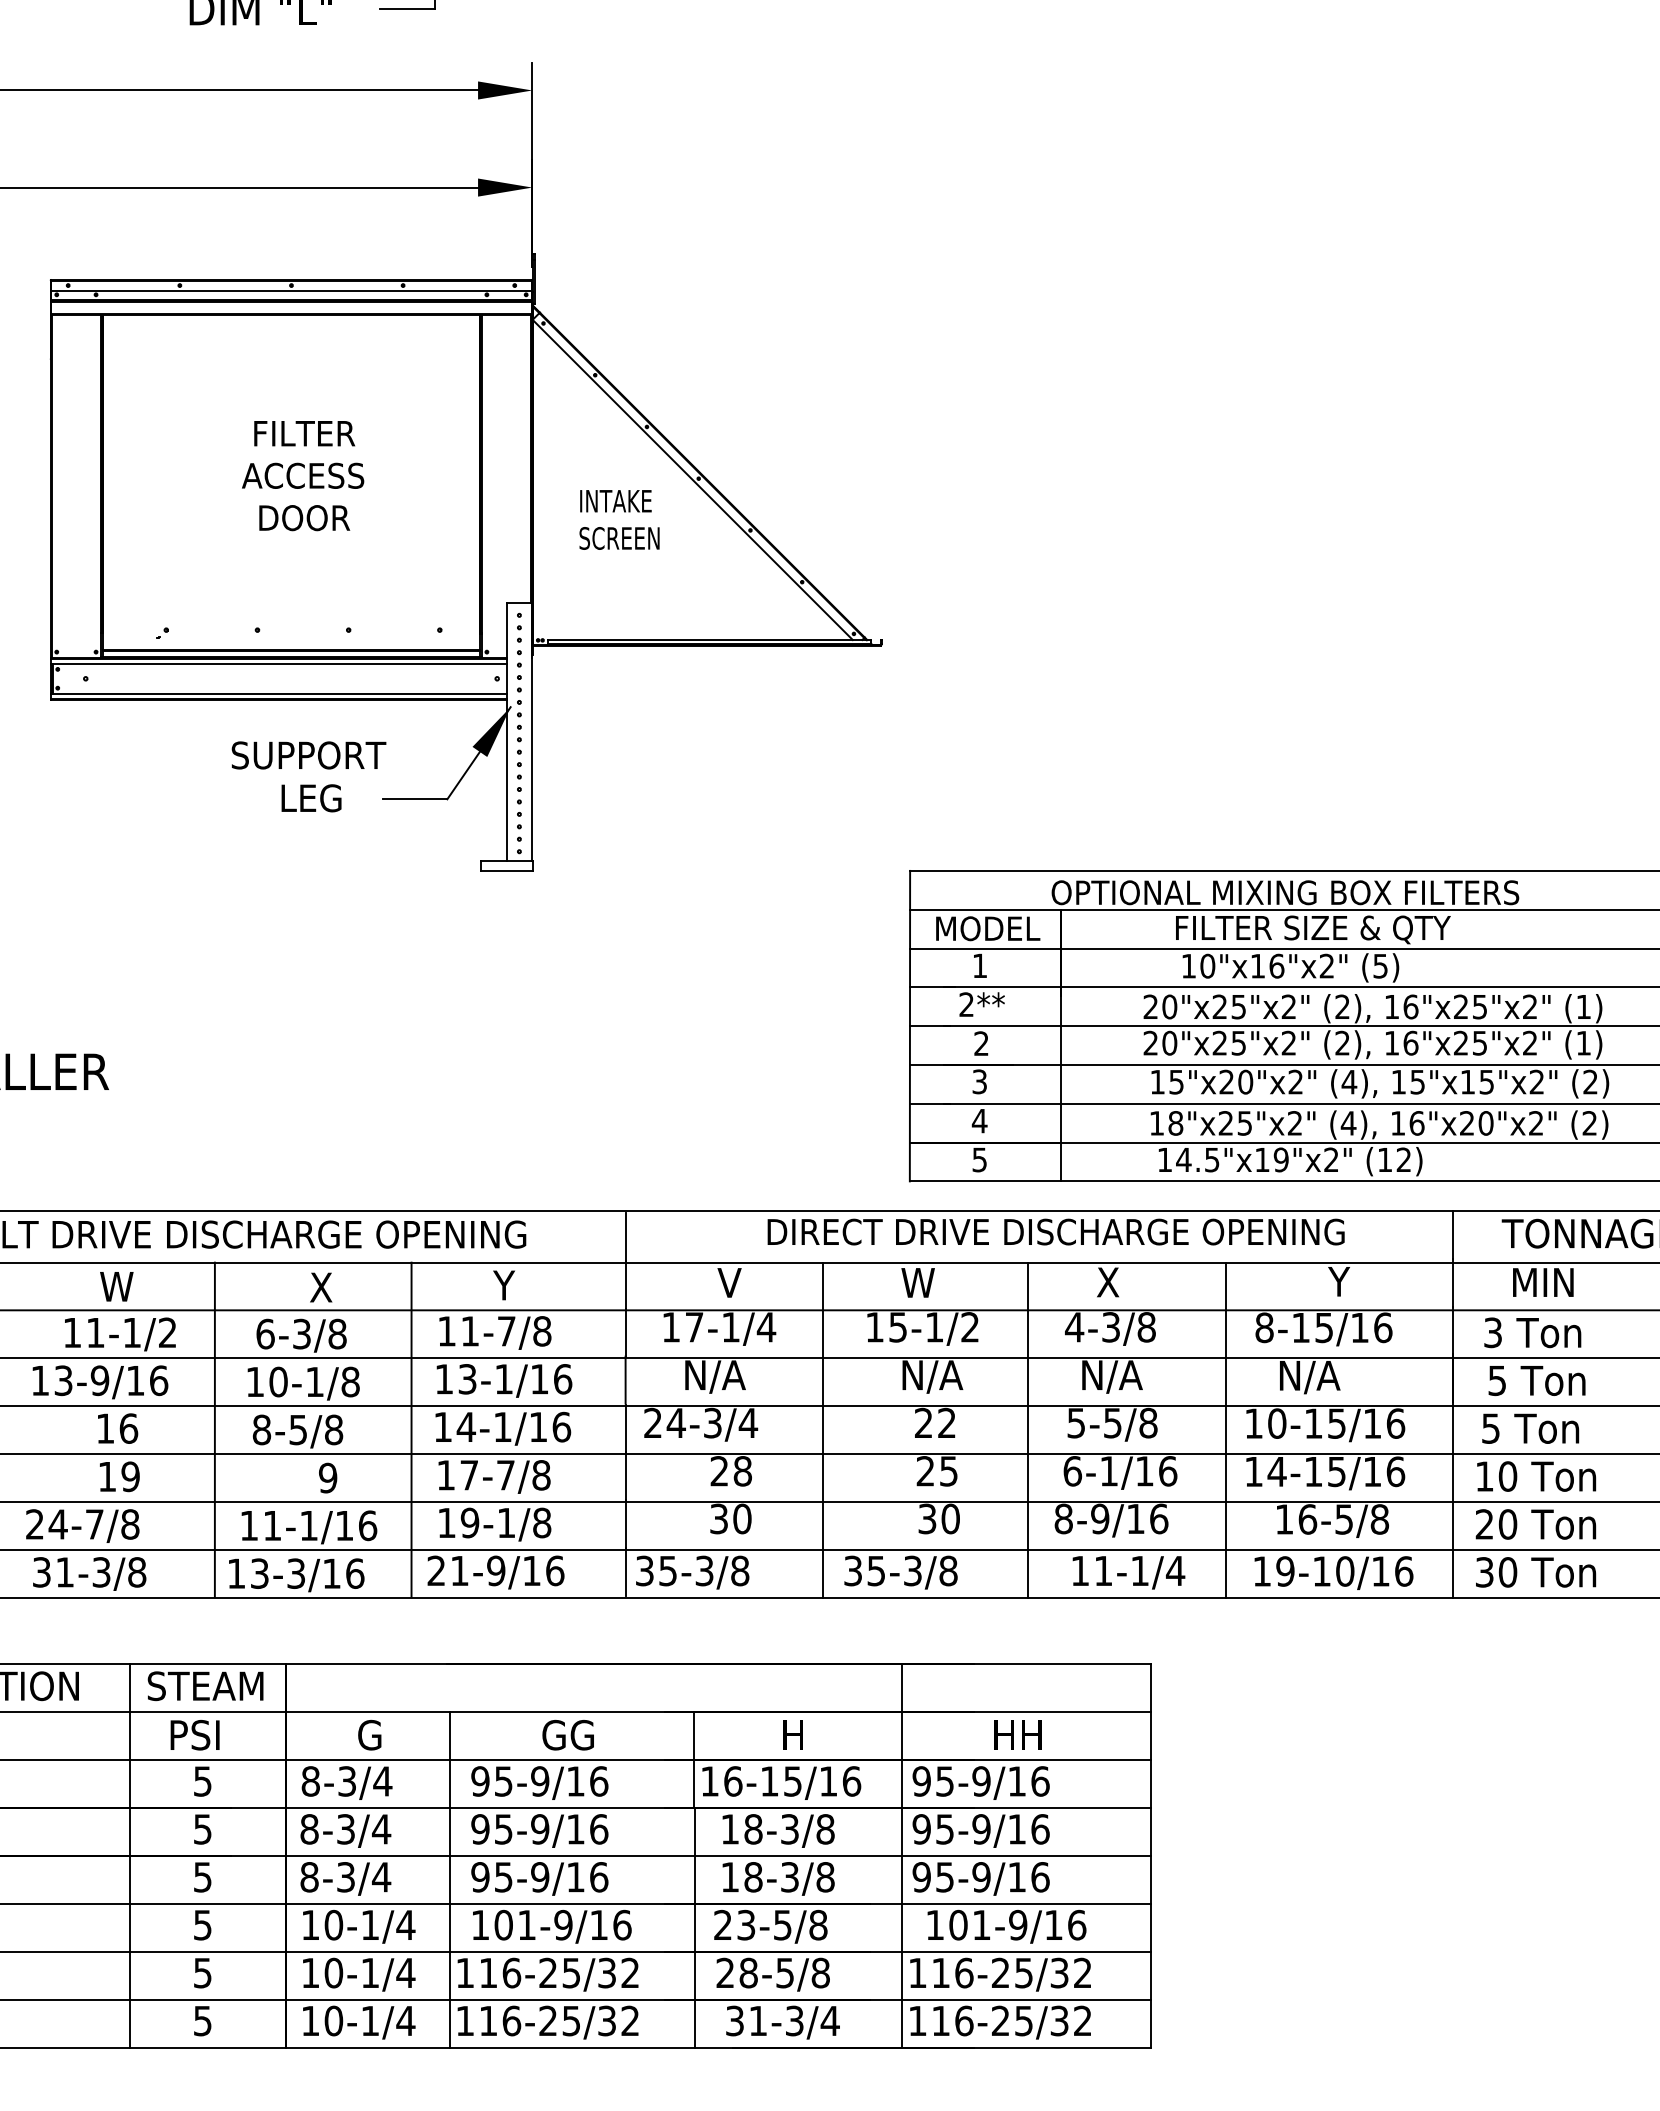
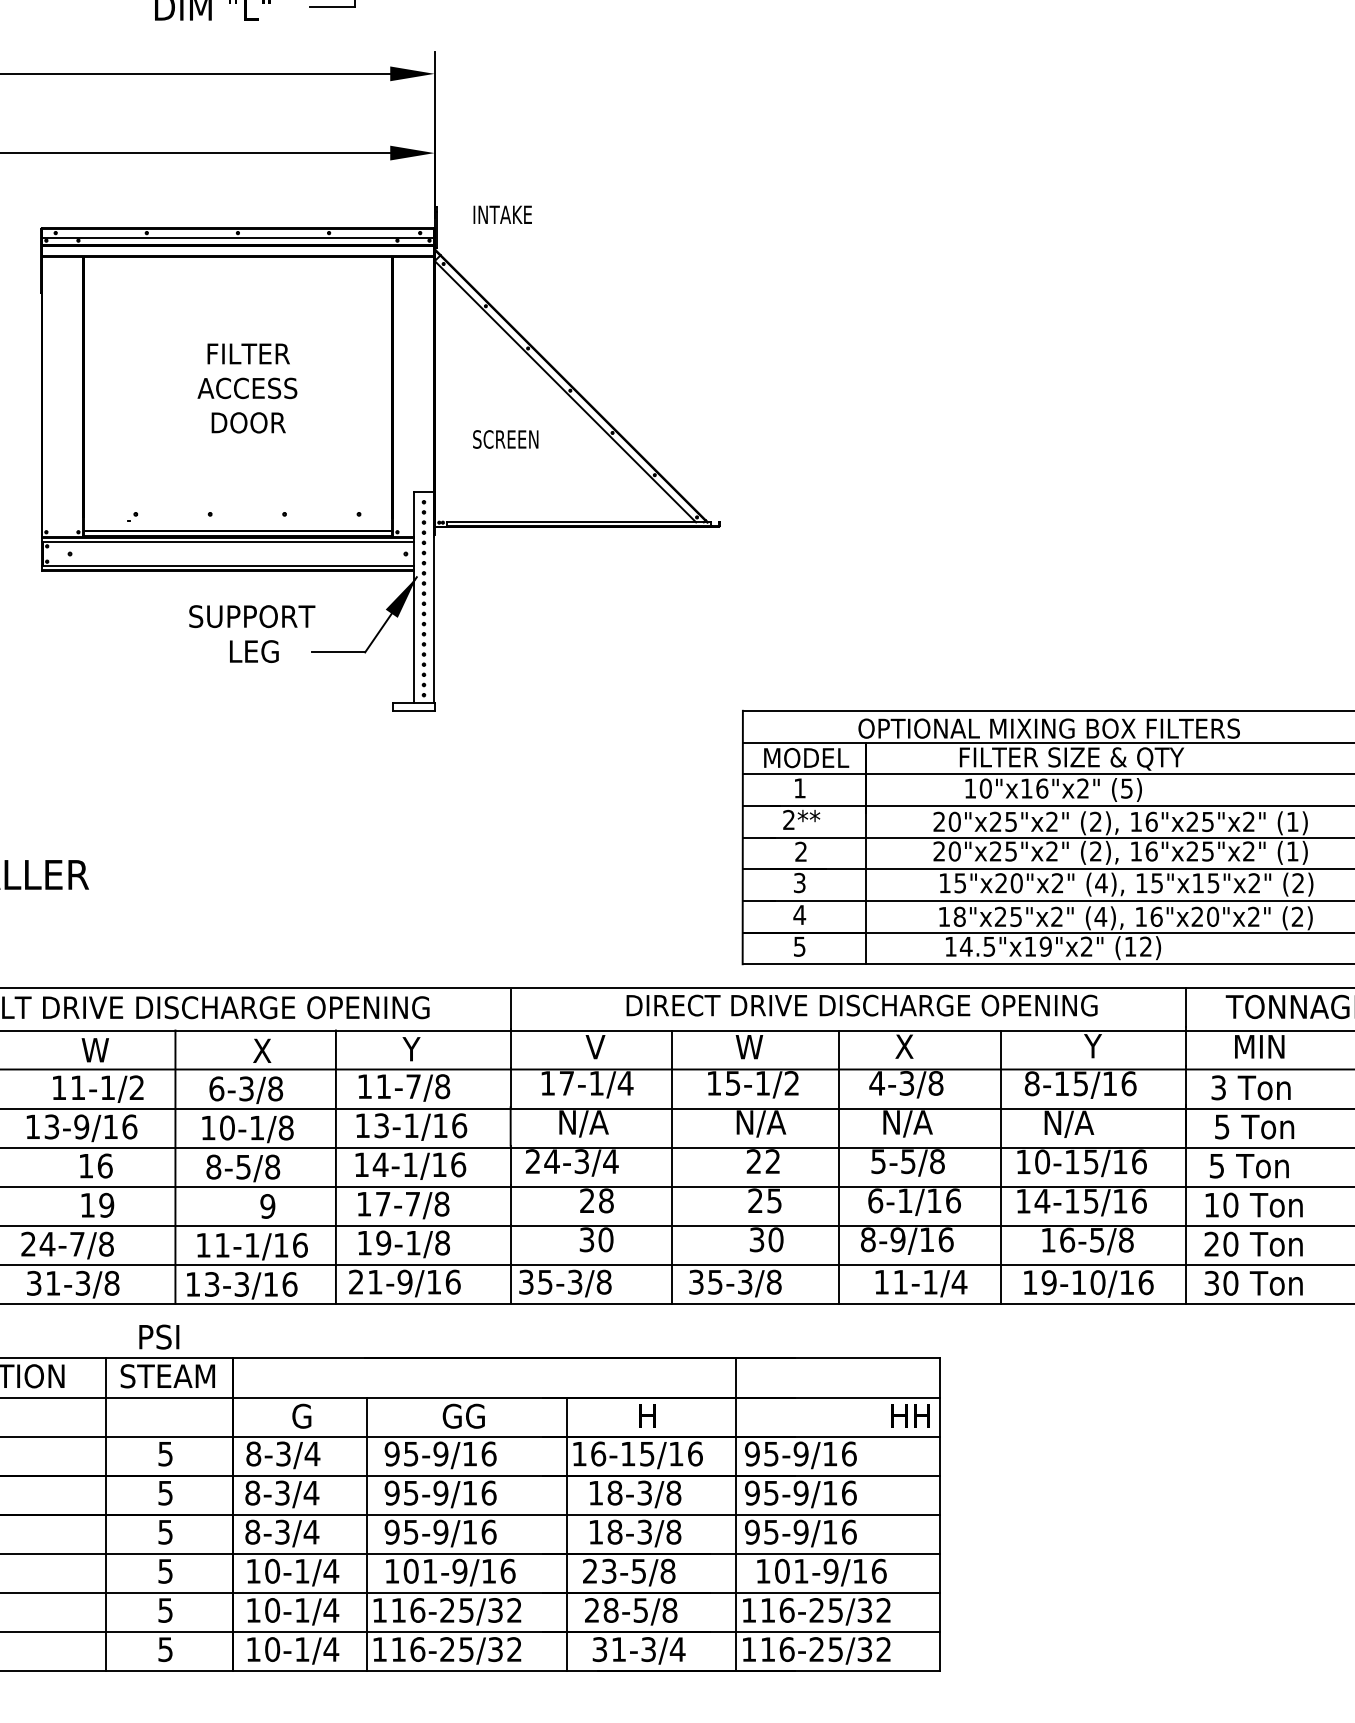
text: (615, 501) -> (502, 215), moved
text: (1017, 1734) -> (910, 1415), moved
text: (194, 1735) -> (158, 1337), moved

